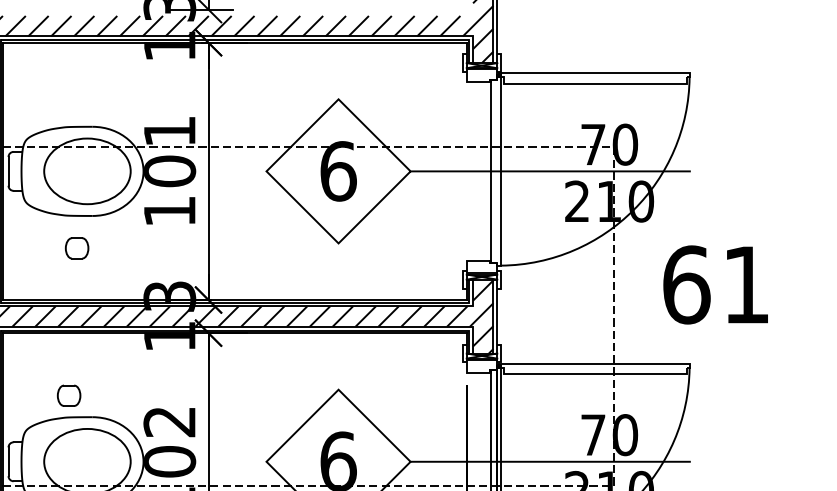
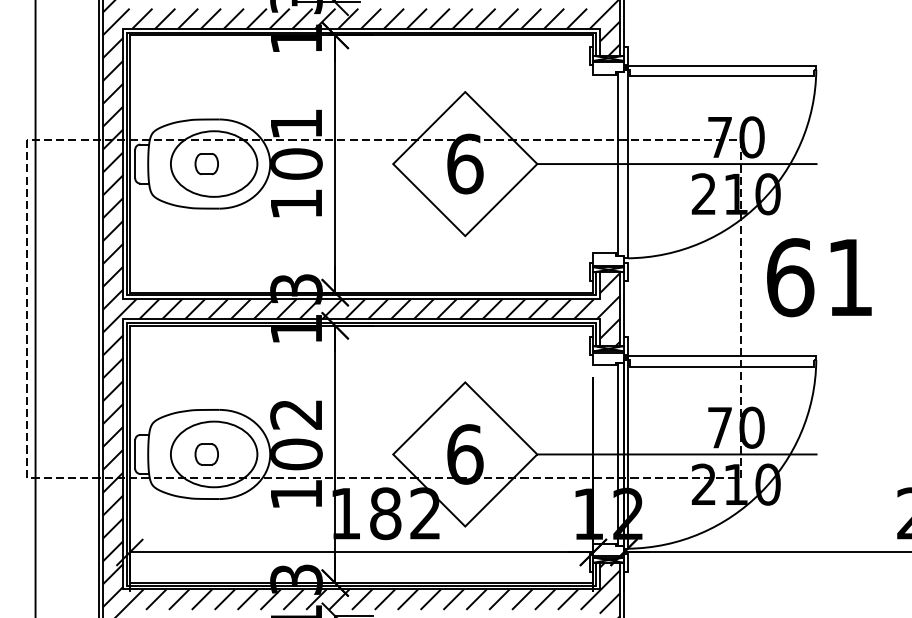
part: (76, 248) -> (206, 164), moved
text: (715, 284) -> (819, 277), moved
part: (68, 395) -> (206, 454), moved

